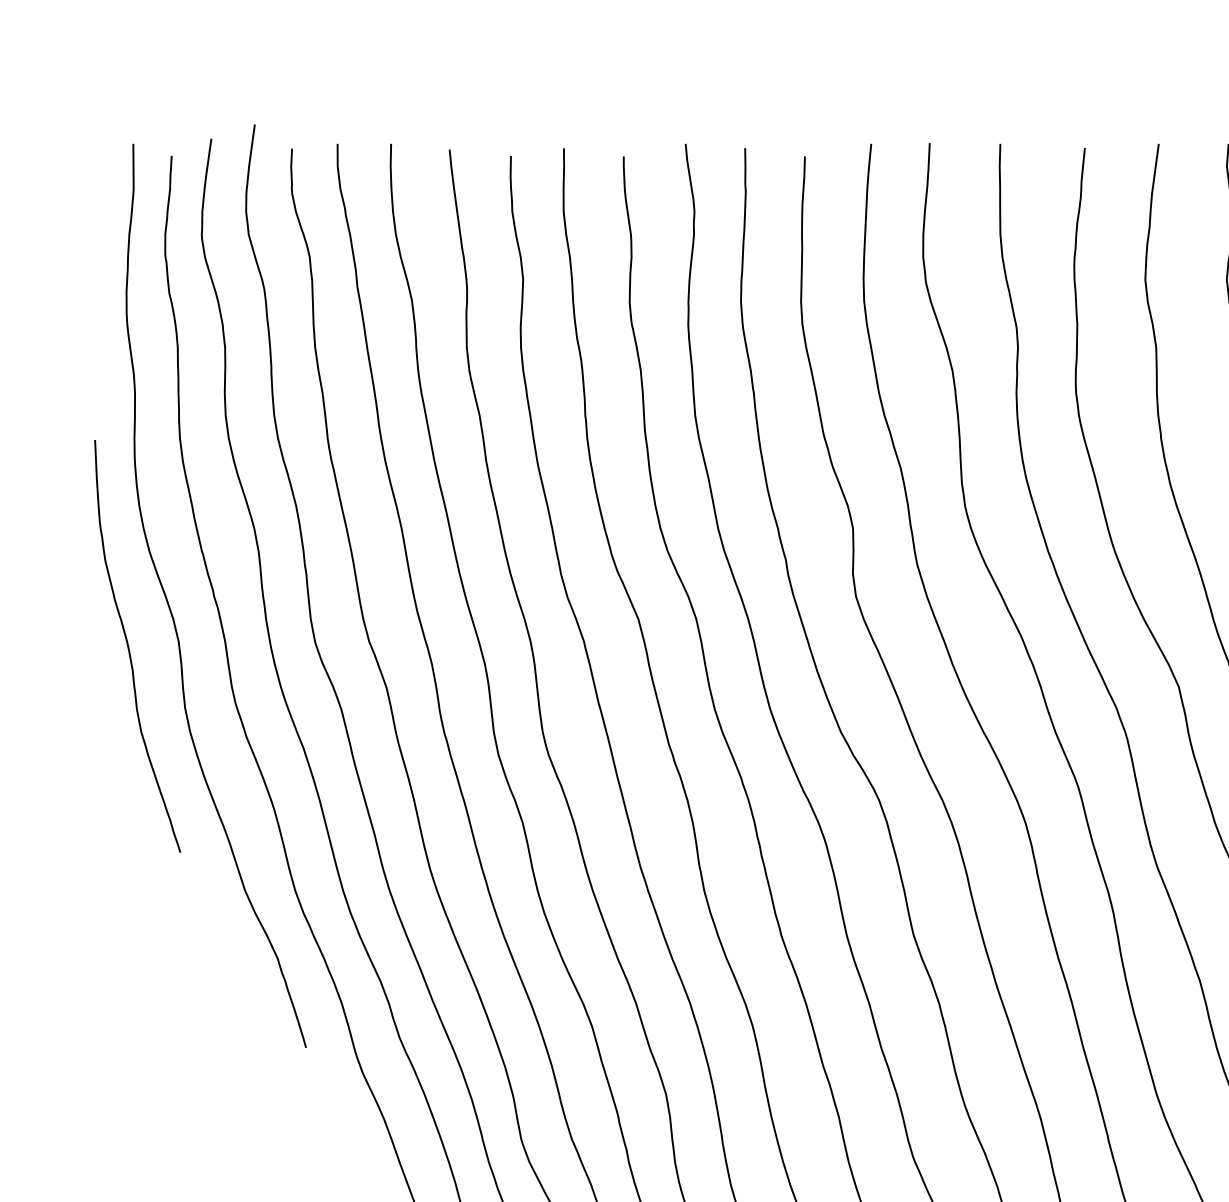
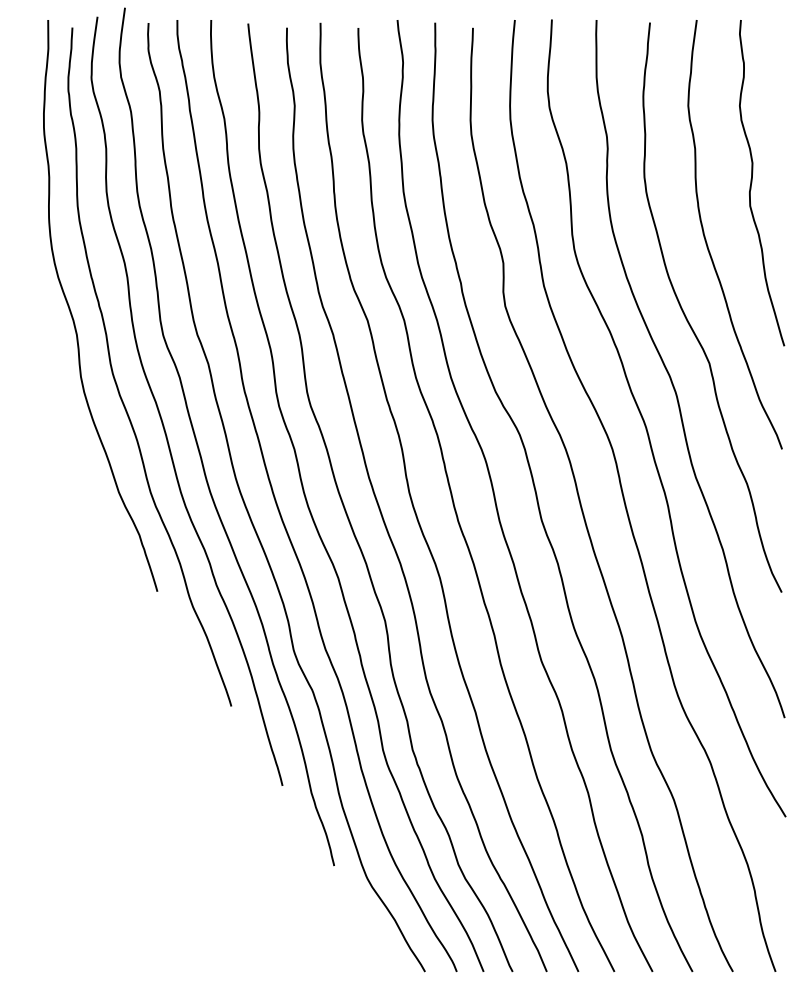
curve: (130, 649) -> (46, 339), removed

